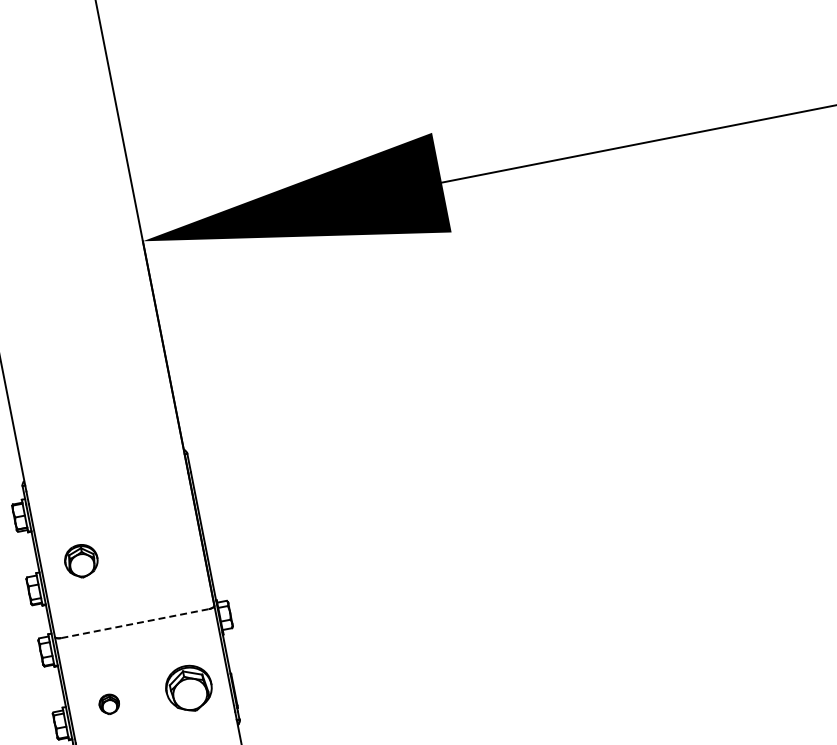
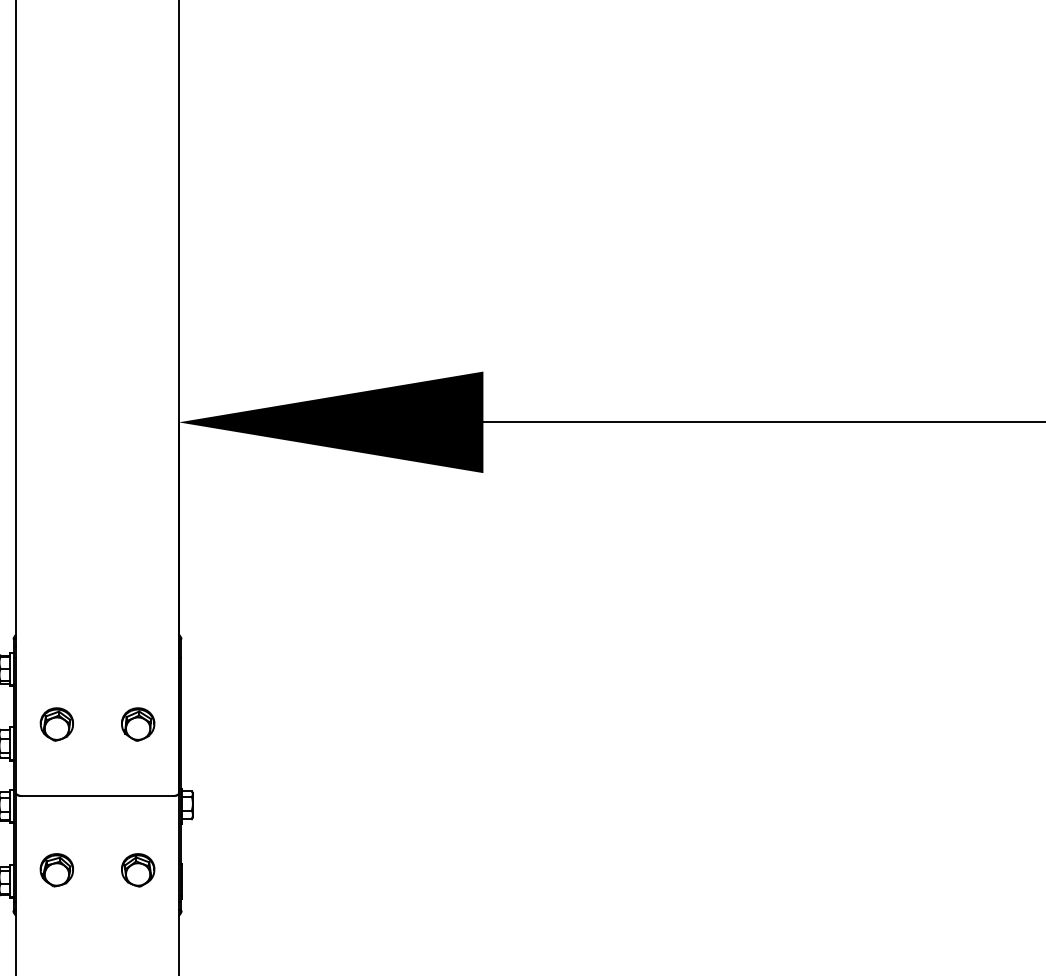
part: (161, 545) -> (138, 724), added
line: (136, 623) -> (98, 796), dashed -> solid
part: (189, 688) -> (138, 870), size x0.71
part: (109, 704) -> (56, 870), size x1.67

